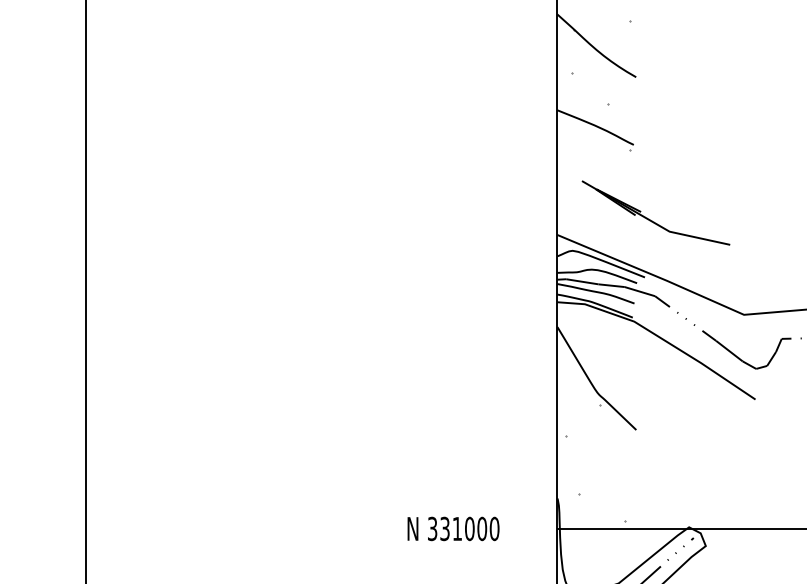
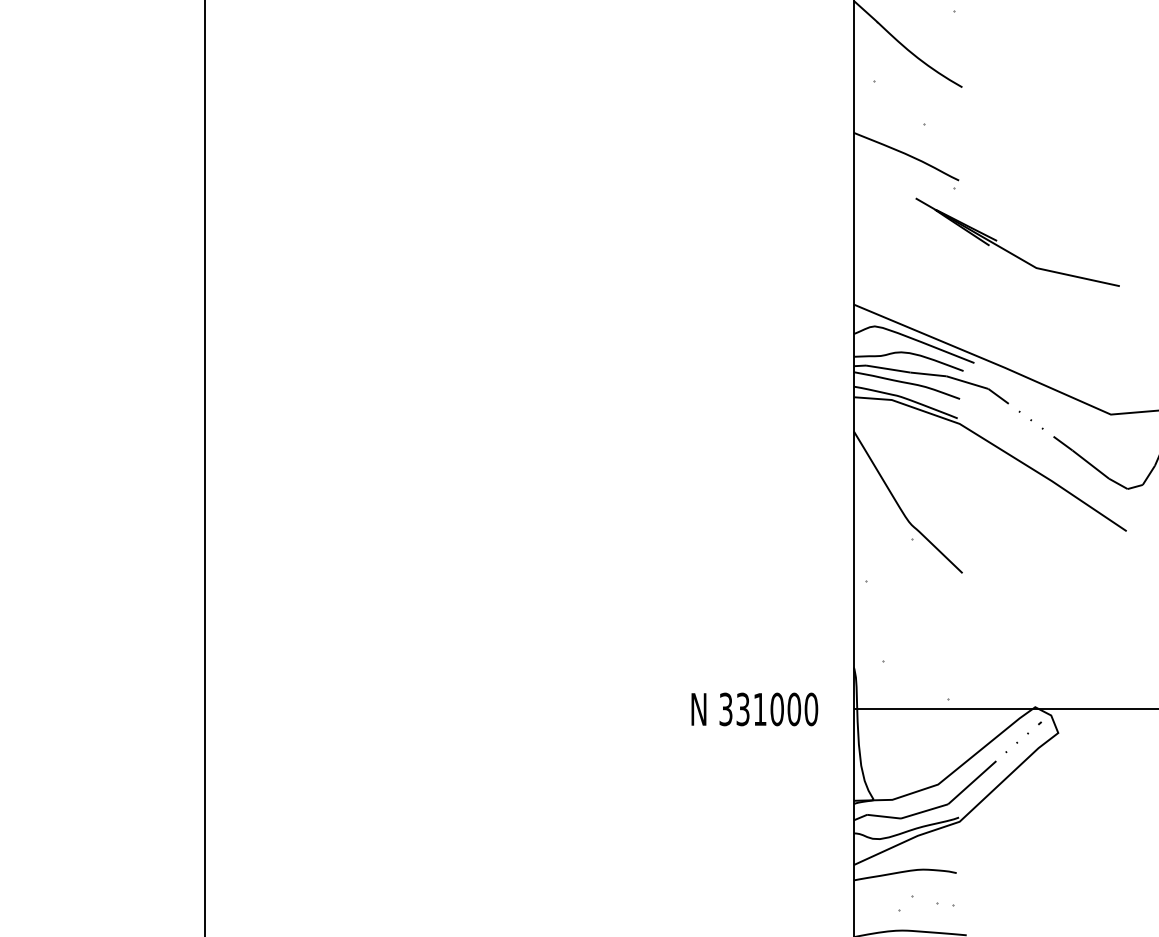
part: (651, 220) -> (1011, 252), moved
text: (453, 528) -> (754, 709), moved

